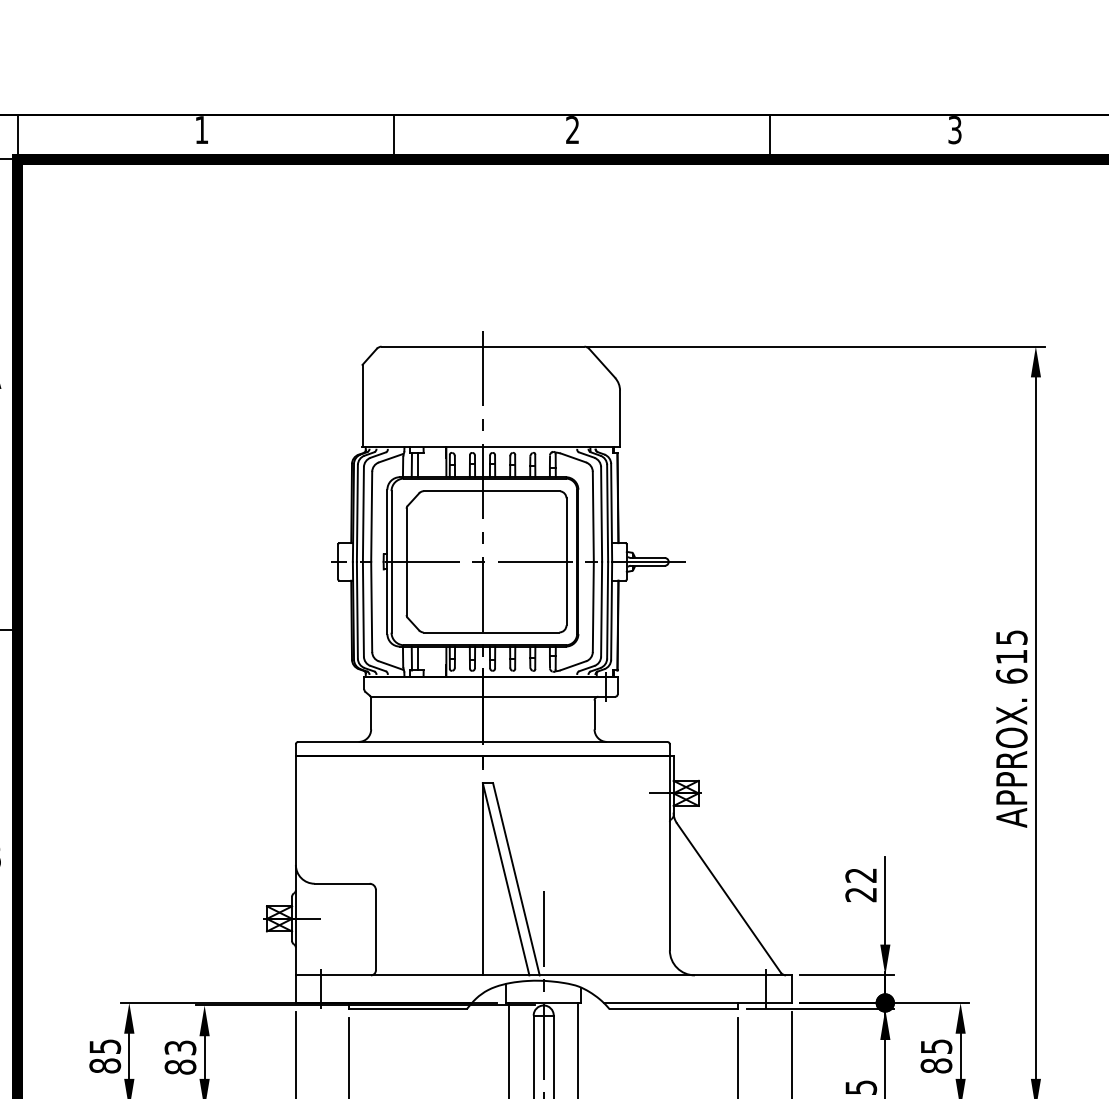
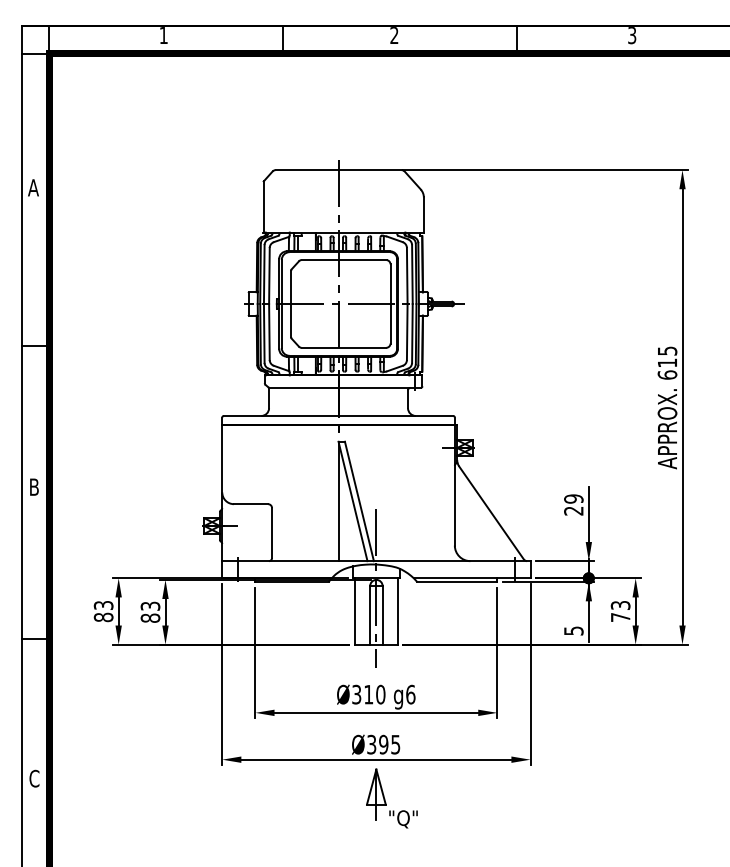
text: (860, 874) -> (573, 498), 22 -> 29
text: (103, 1046) -> (102, 605), 85 -> 83
text: (936, 1056) -> (620, 611), 85 -> 73

